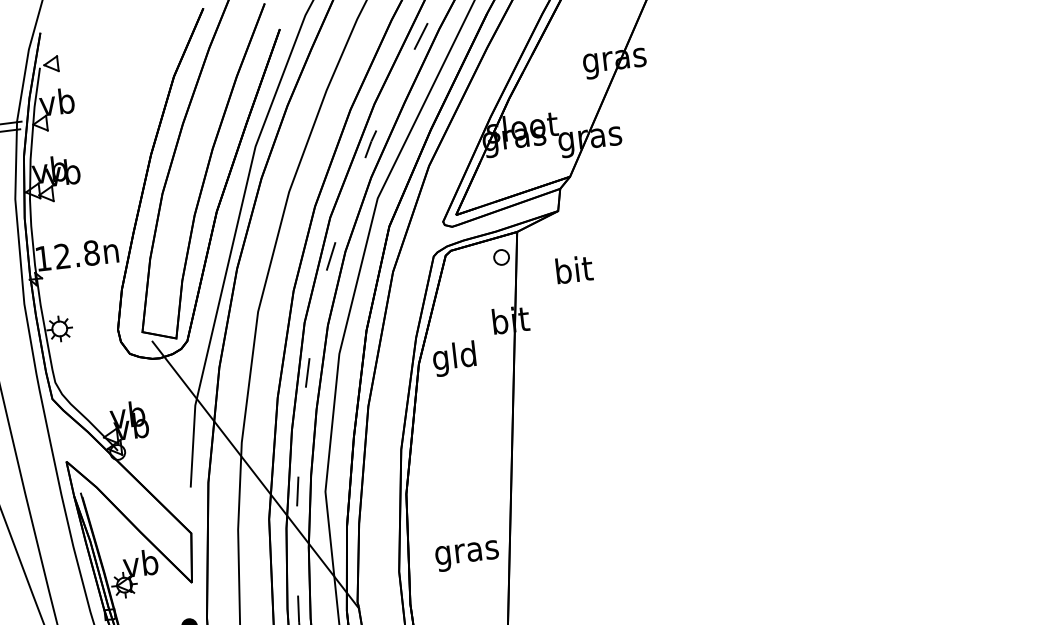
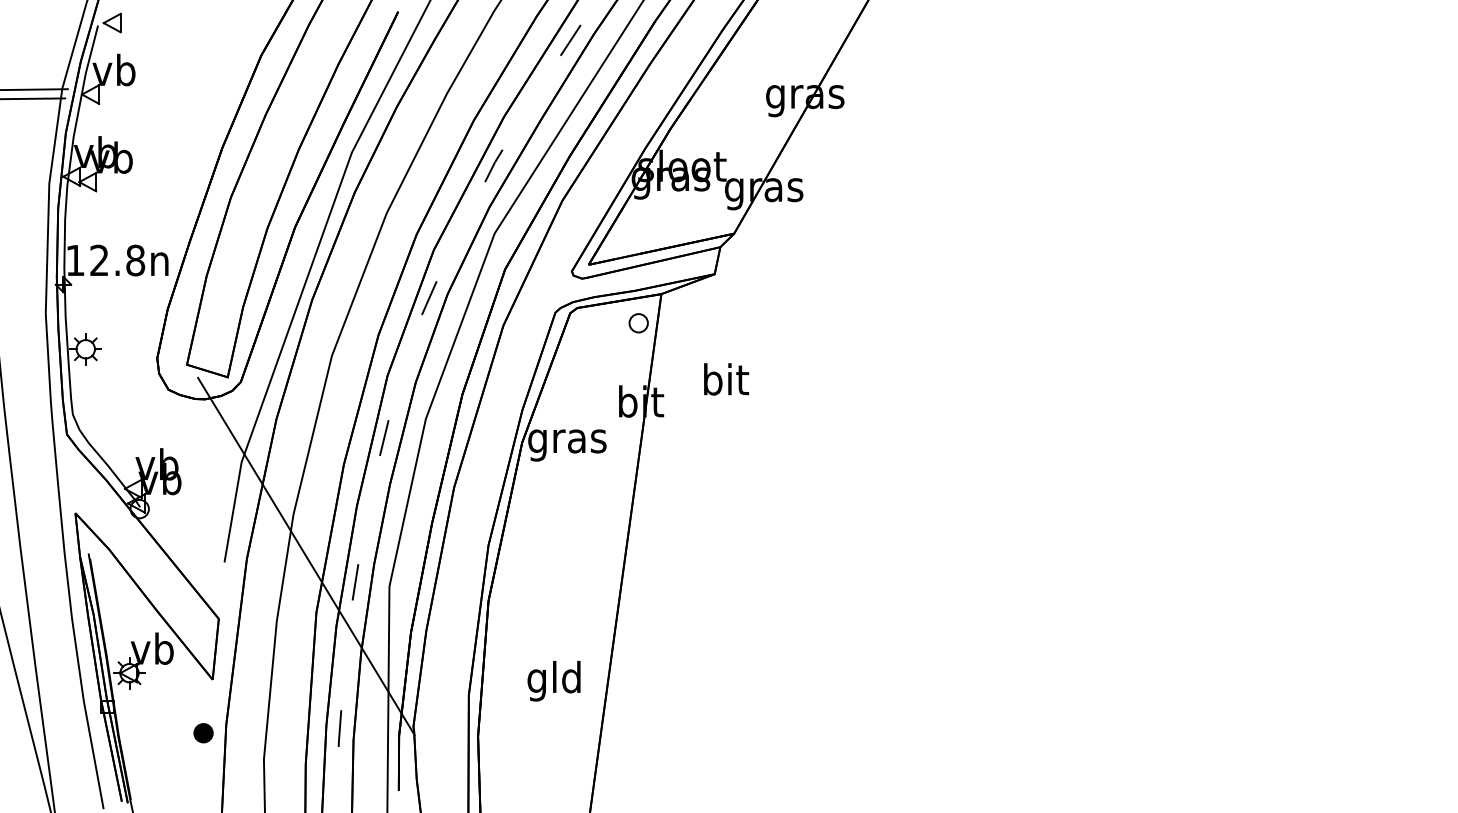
text: (574, 269) -> (726, 379), moved
text: (455, 358) -> (567, 441), gld -> gras
text: (466, 552) -> (554, 681), gras -> gld

